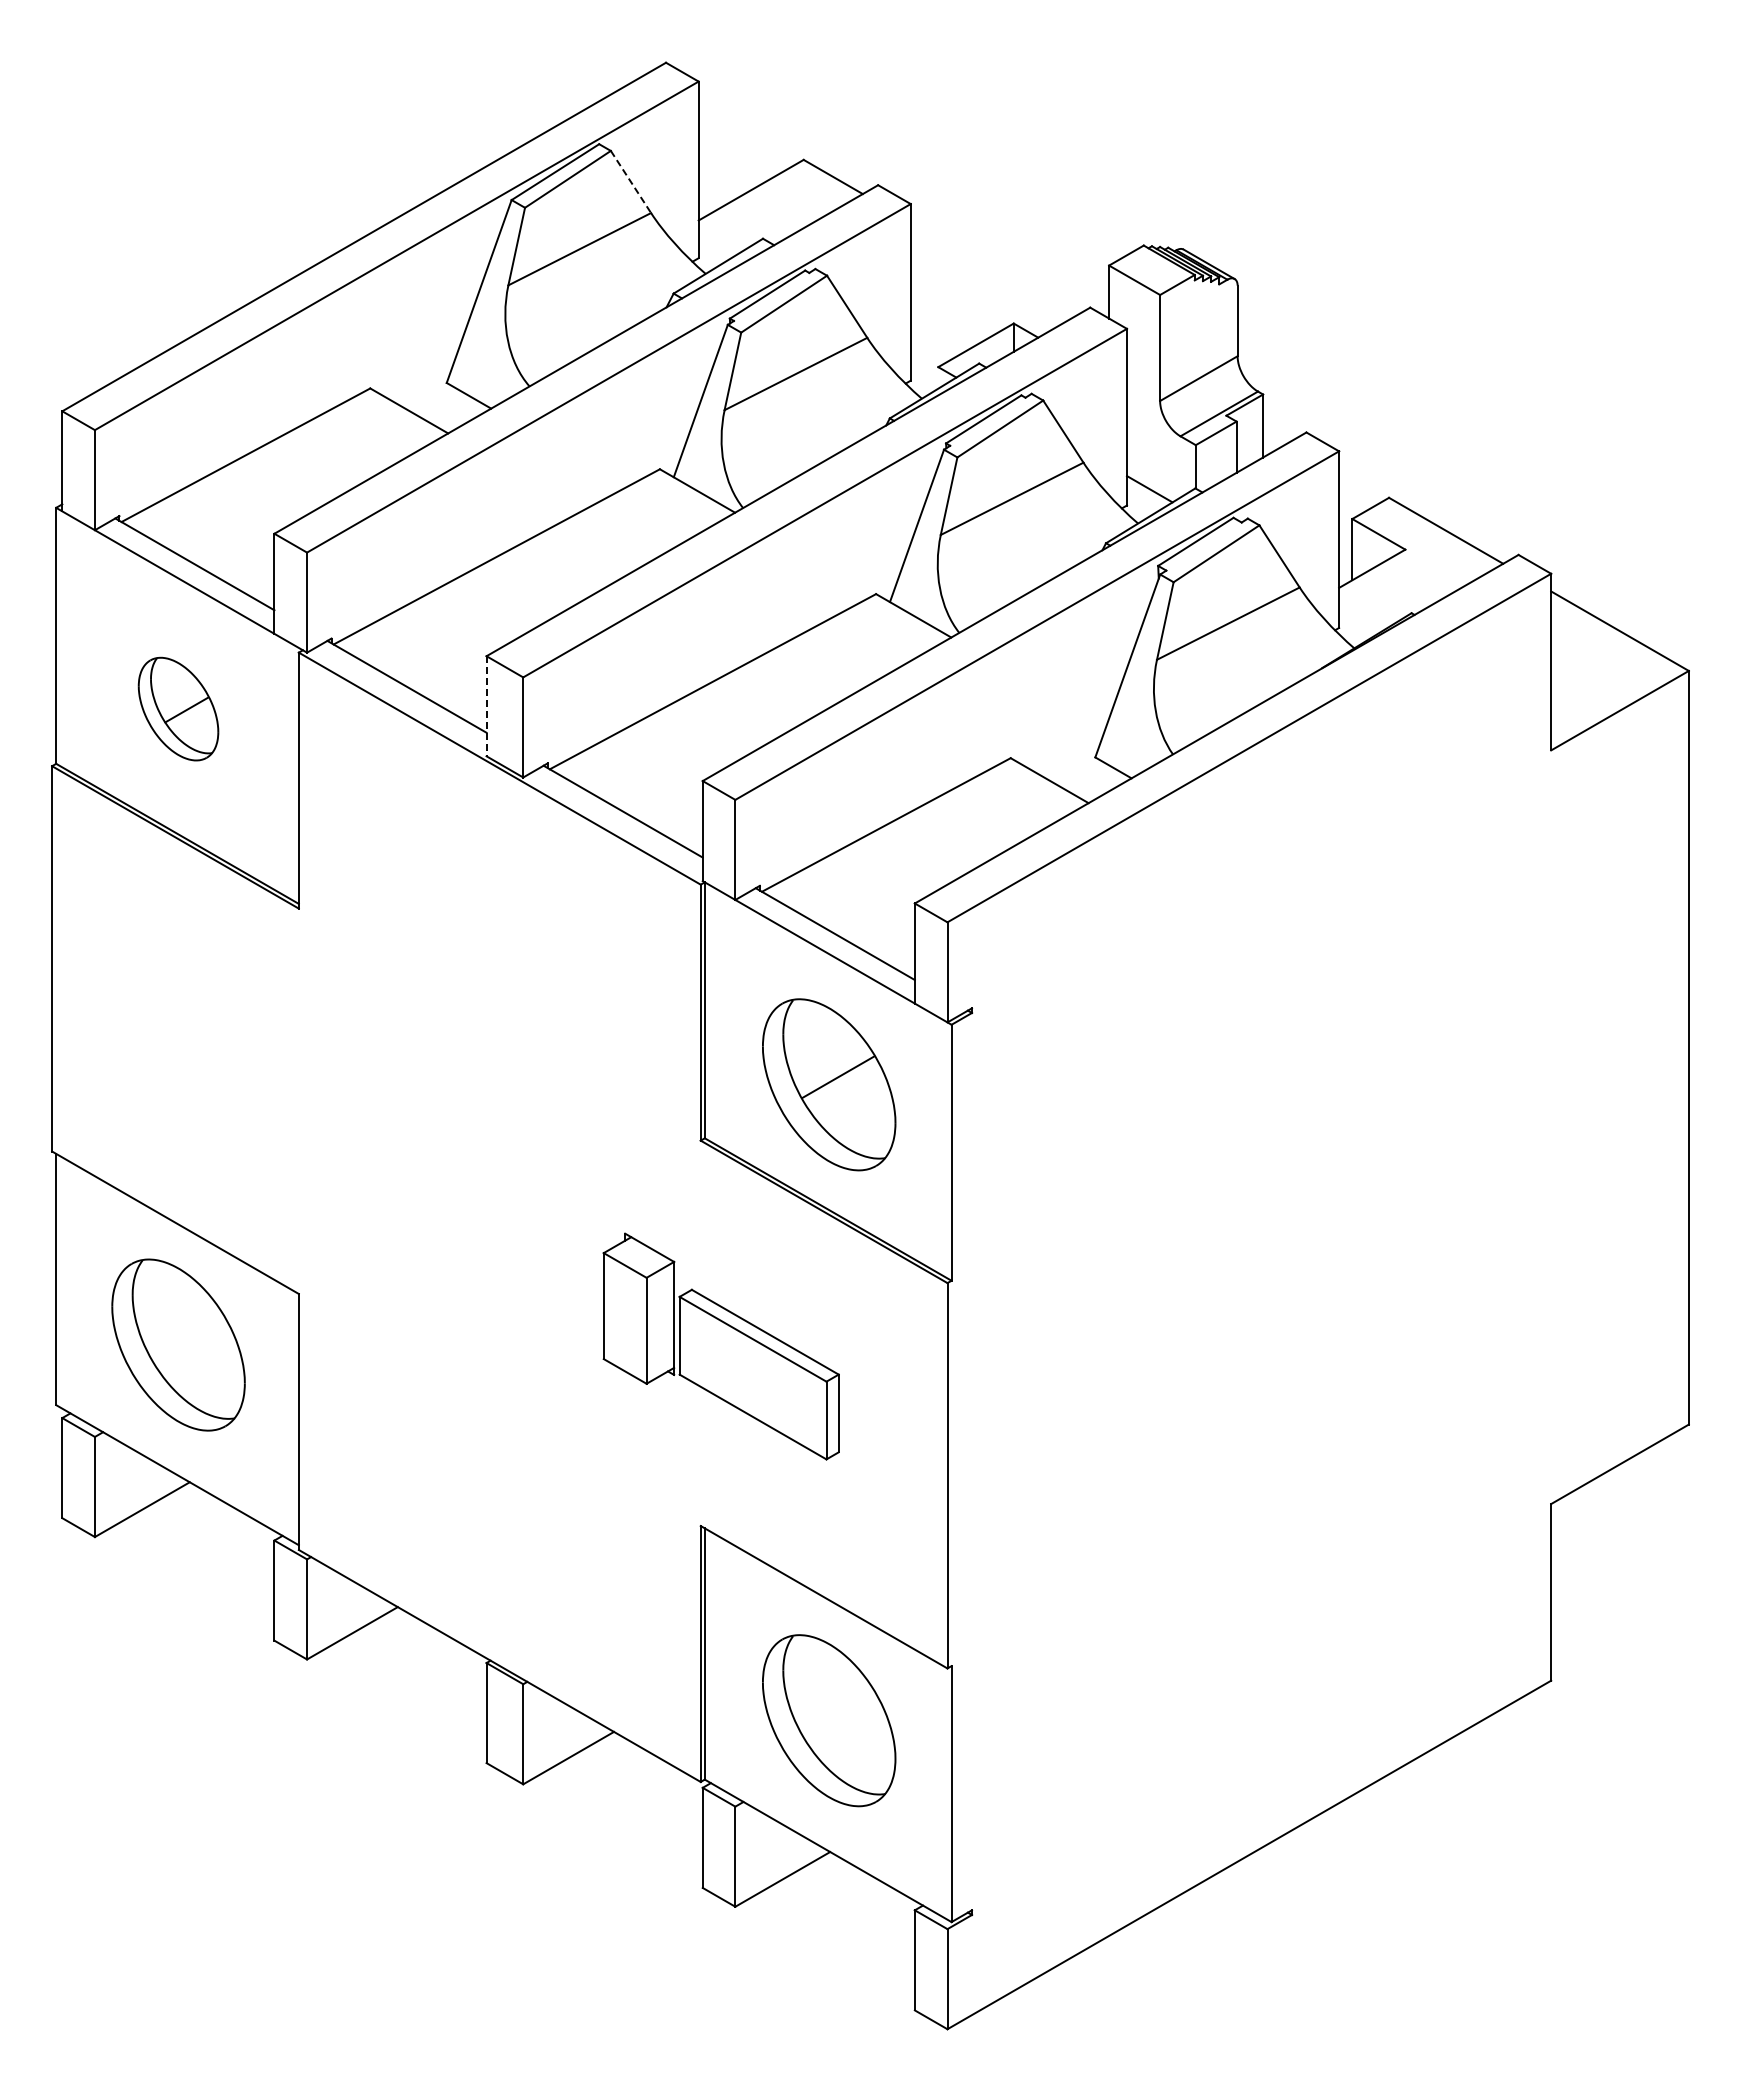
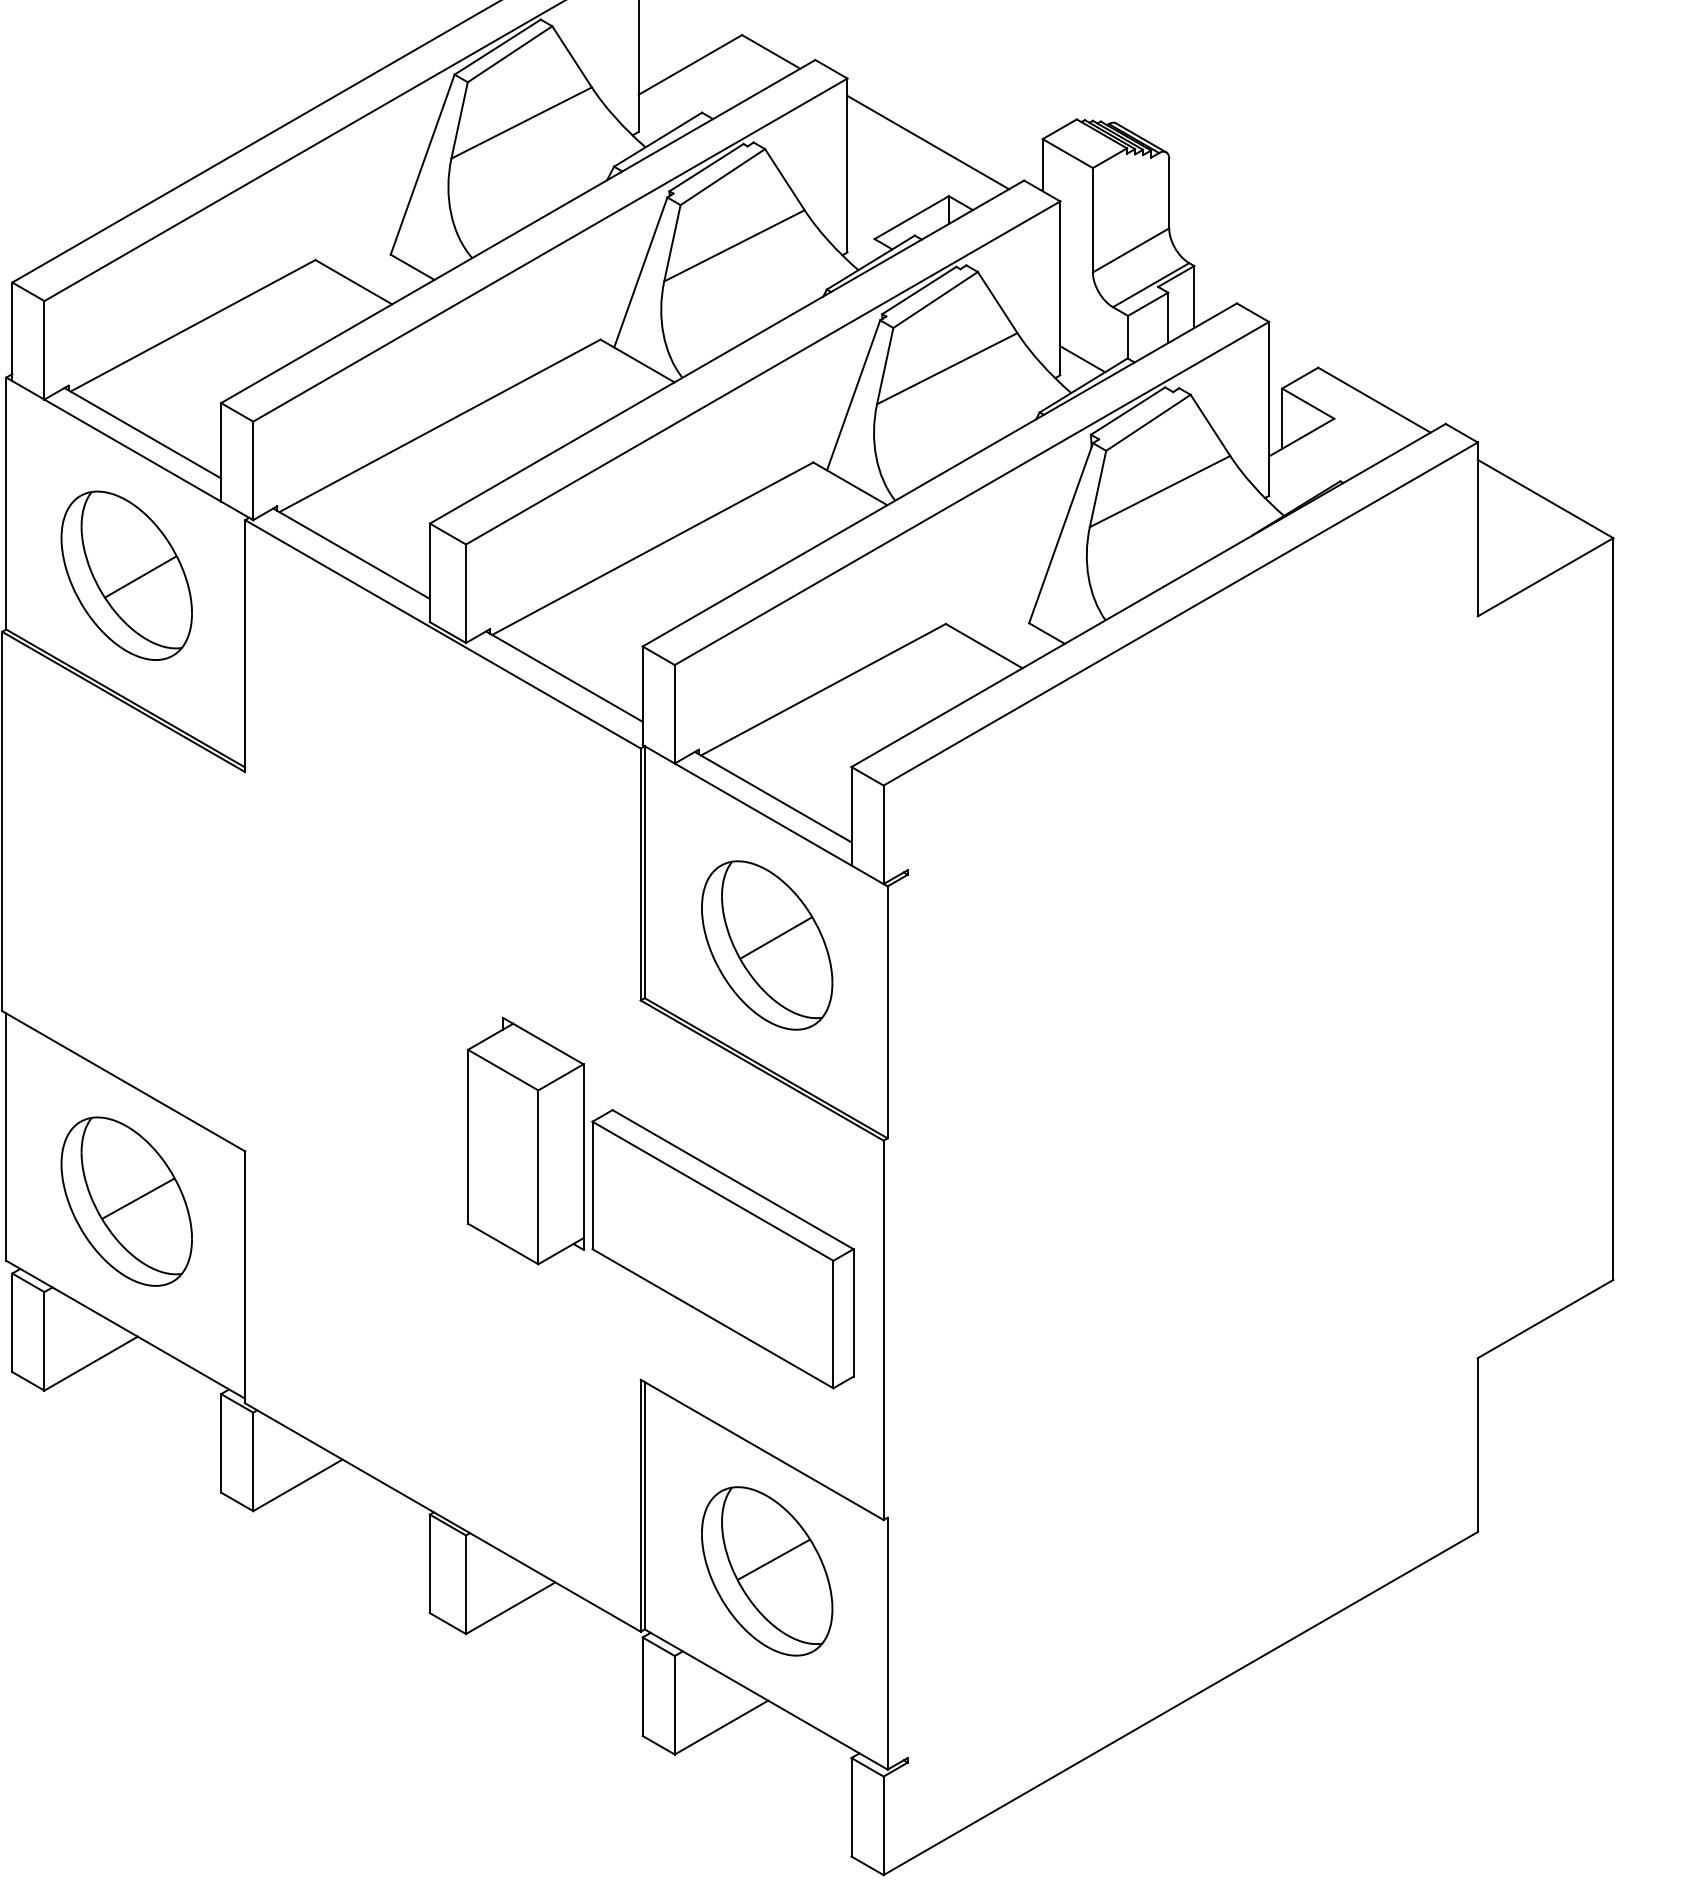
line: (631, 182) -> (572, 57), dashed -> solid
line: (992, 268) -> (927, 142), added
line: (486, 706) -> (429, 573), dashed -> solid
part: (178, 708) -> (126, 575), size x1.67
line: (190, 1342) -> (138, 1199), added
part: (721, 1346) -> (661, 1203), size x1.67
line: (836, 1708) -> (774, 1559), added

